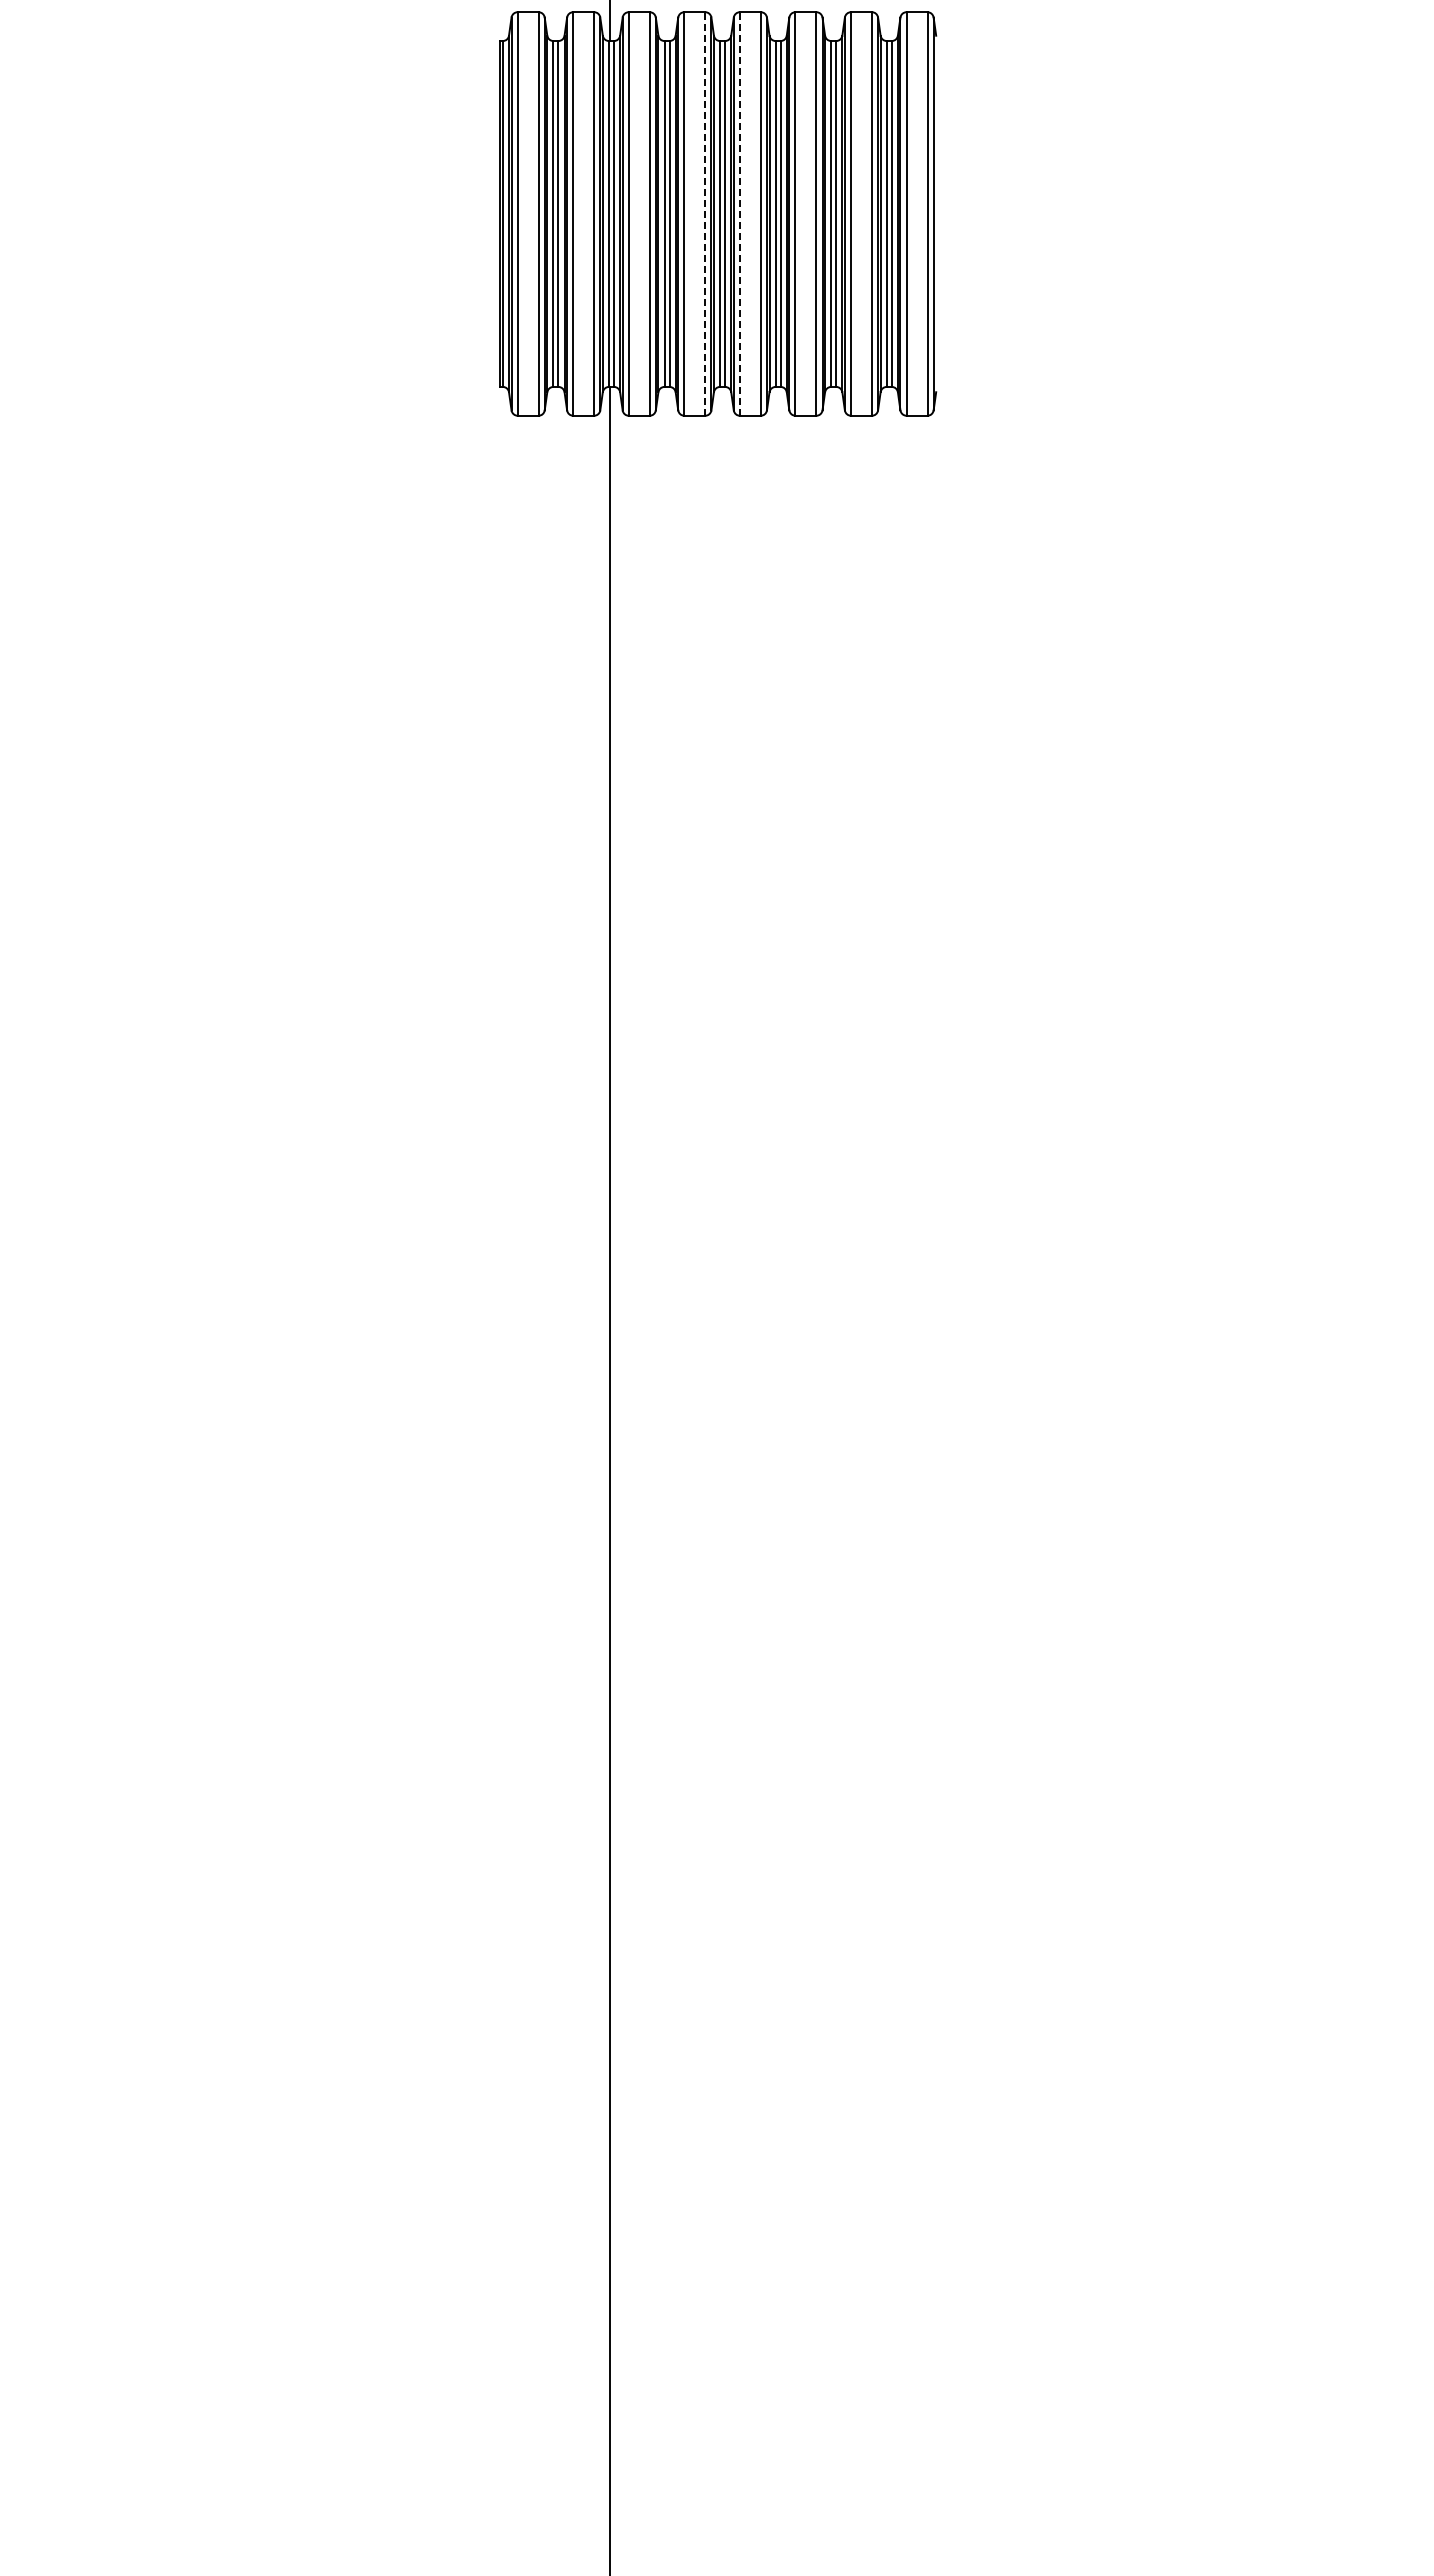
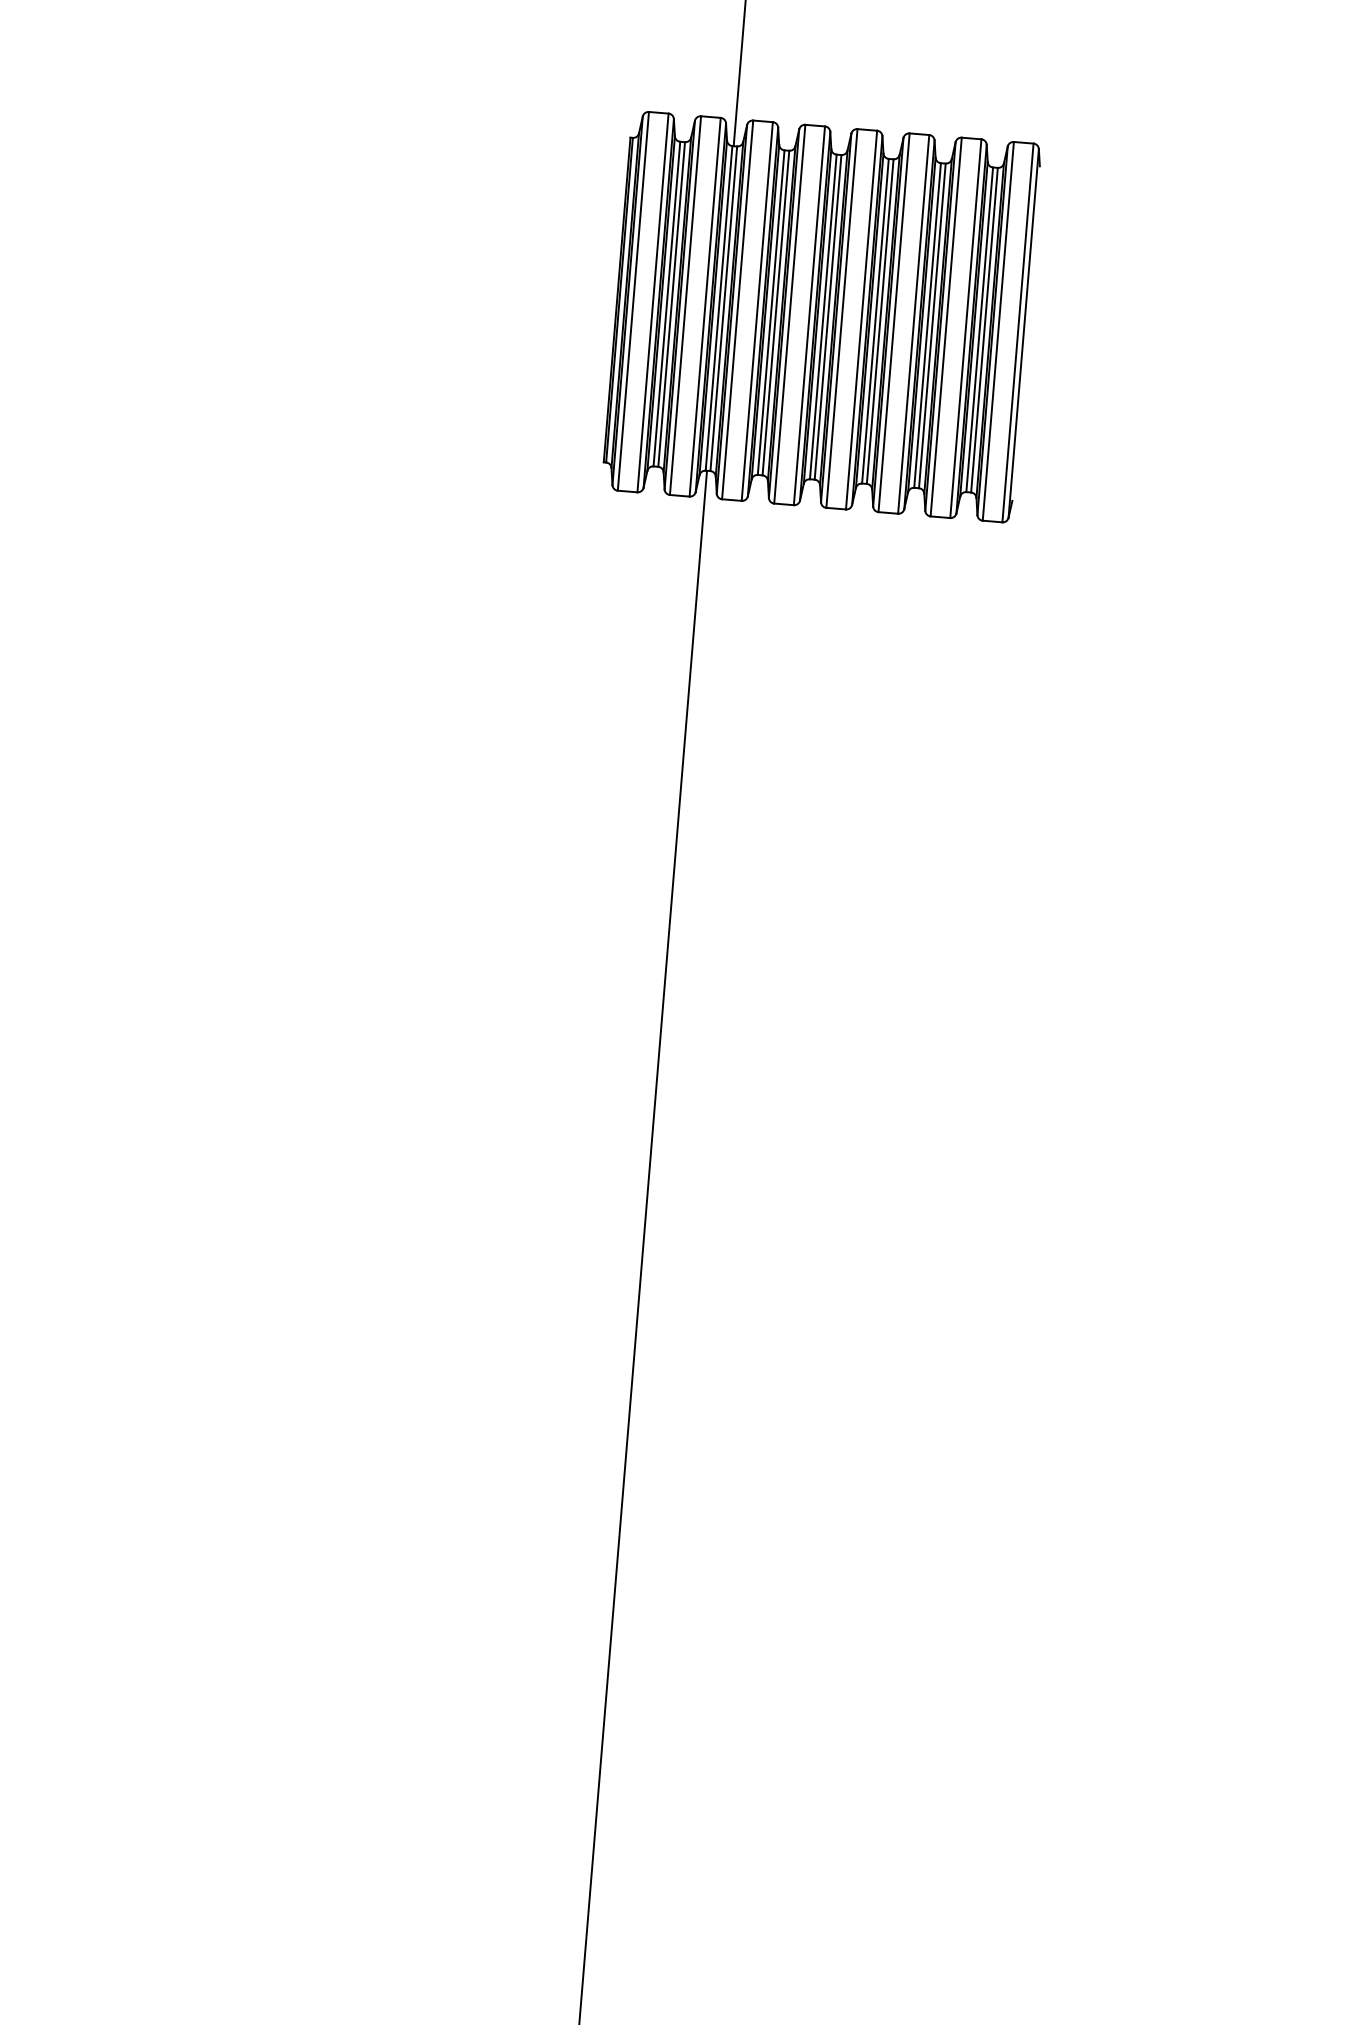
line: (705, 213) -> (809, 315), dashed -> solid
line: (739, 213) -> (841, 318), dashed -> solid

